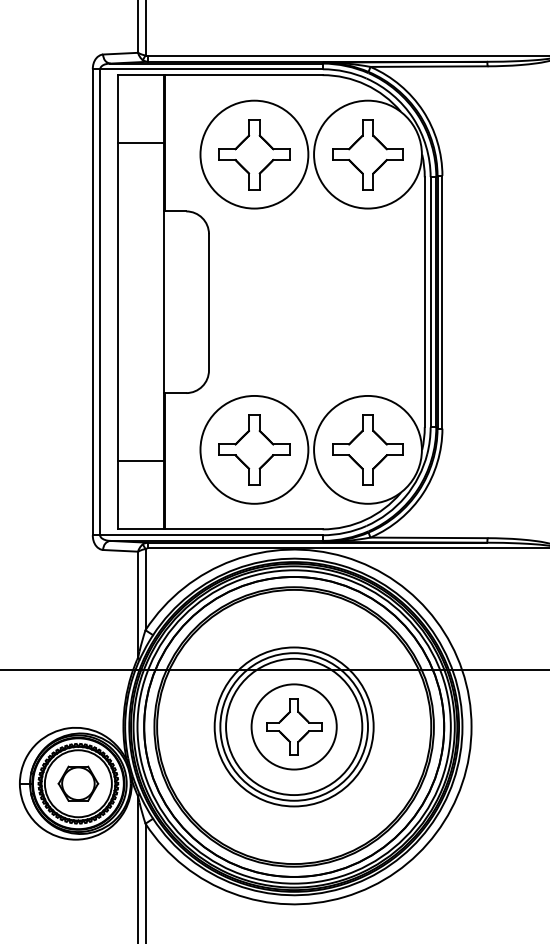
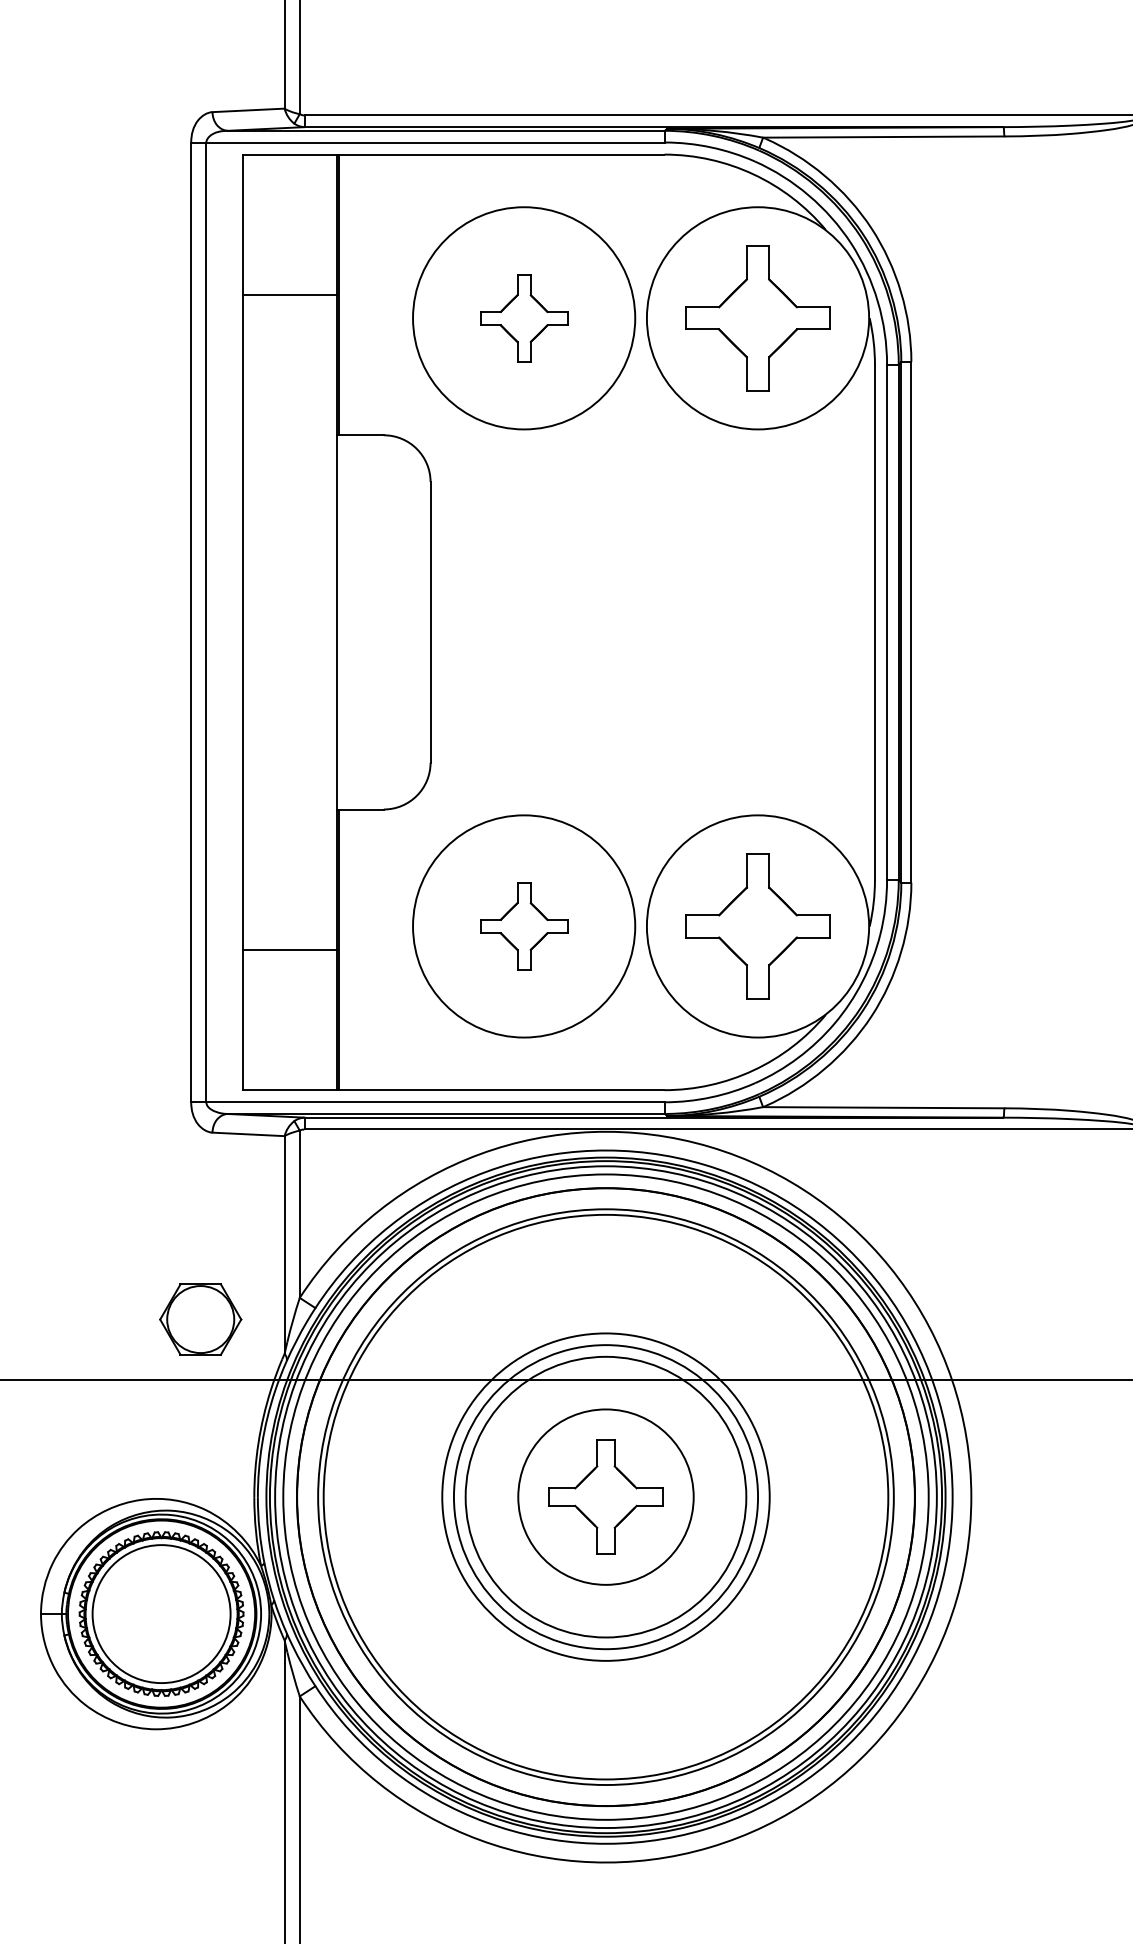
part: (254, 154) -> (524, 318), size x0.6
part: (254, 449) -> (524, 925), size x0.6
part: (78, 783) -> (200, 1319), moved

